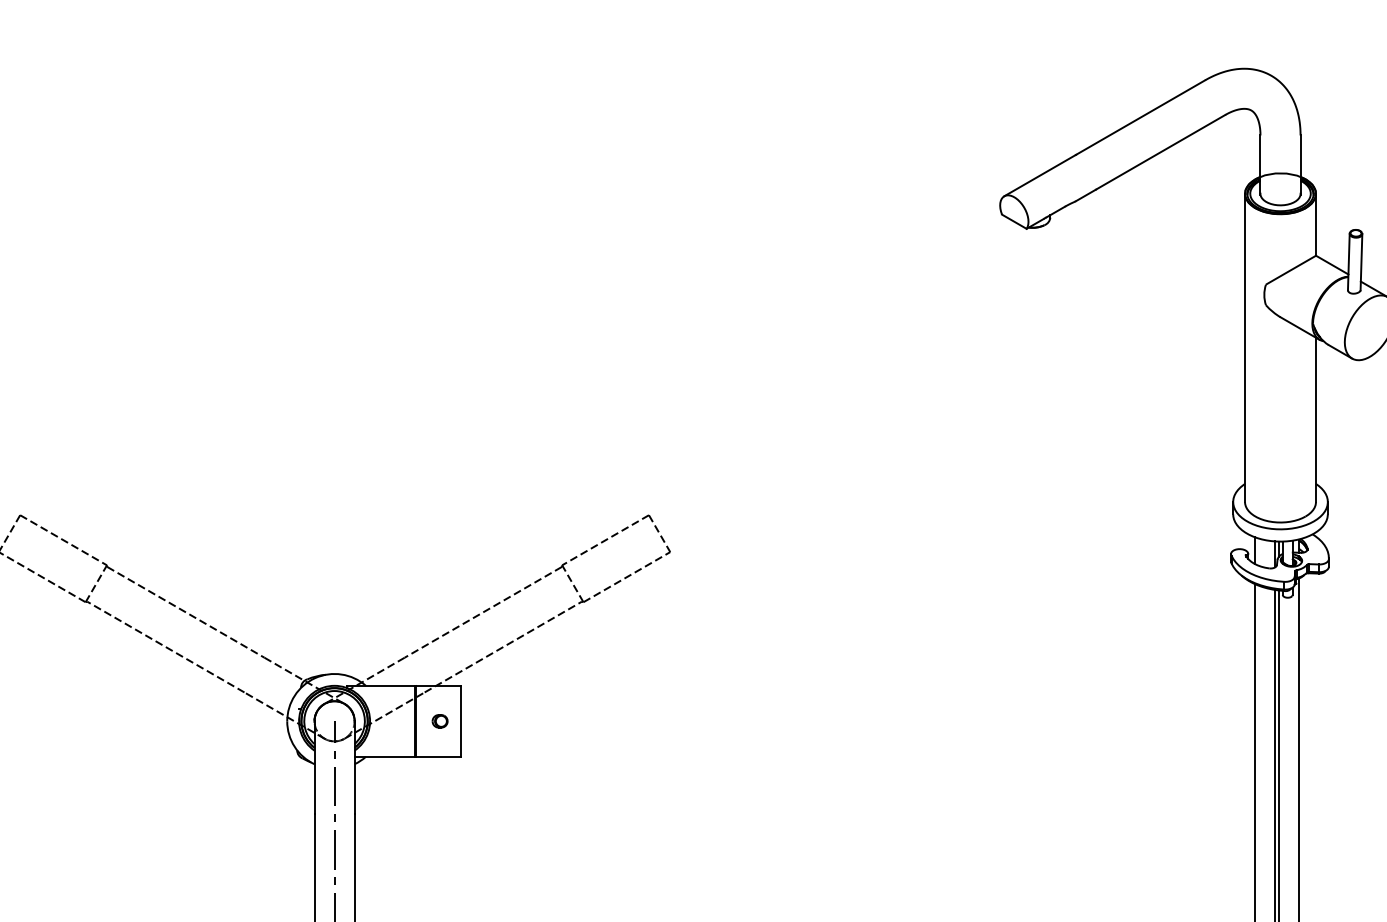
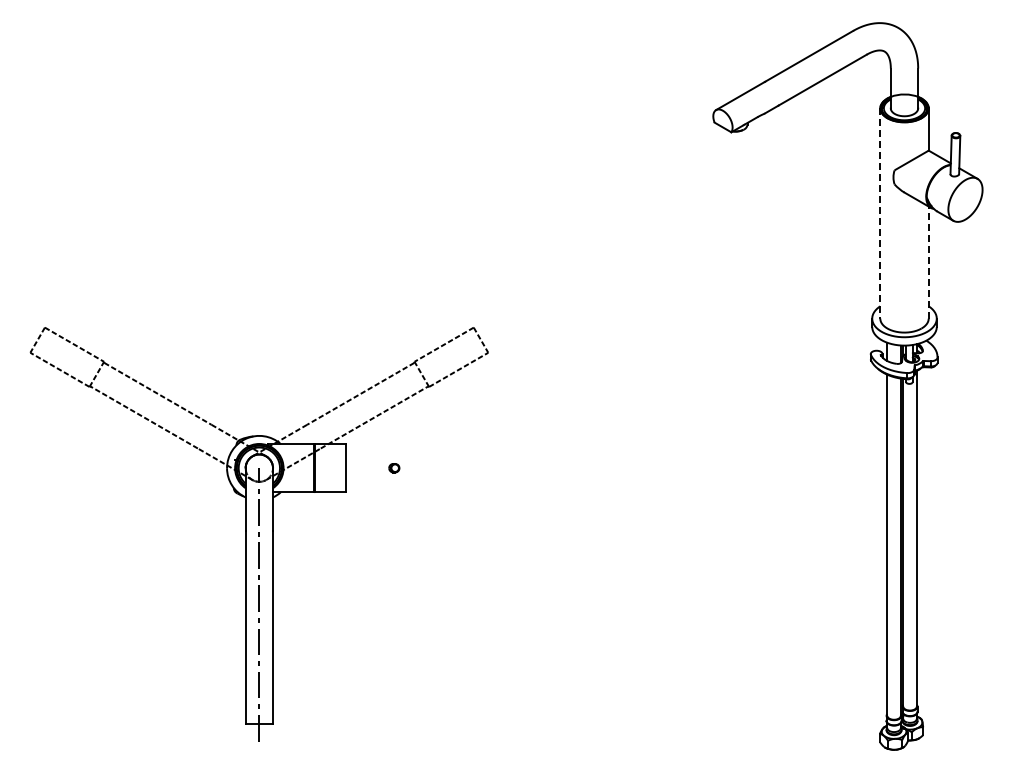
line: (1245, 349) -> (880, 214), solid -> dashed
line: (1315, 419) -> (928, 262), solid -> dashed
part: (440, 721) -> (394, 468), moved

